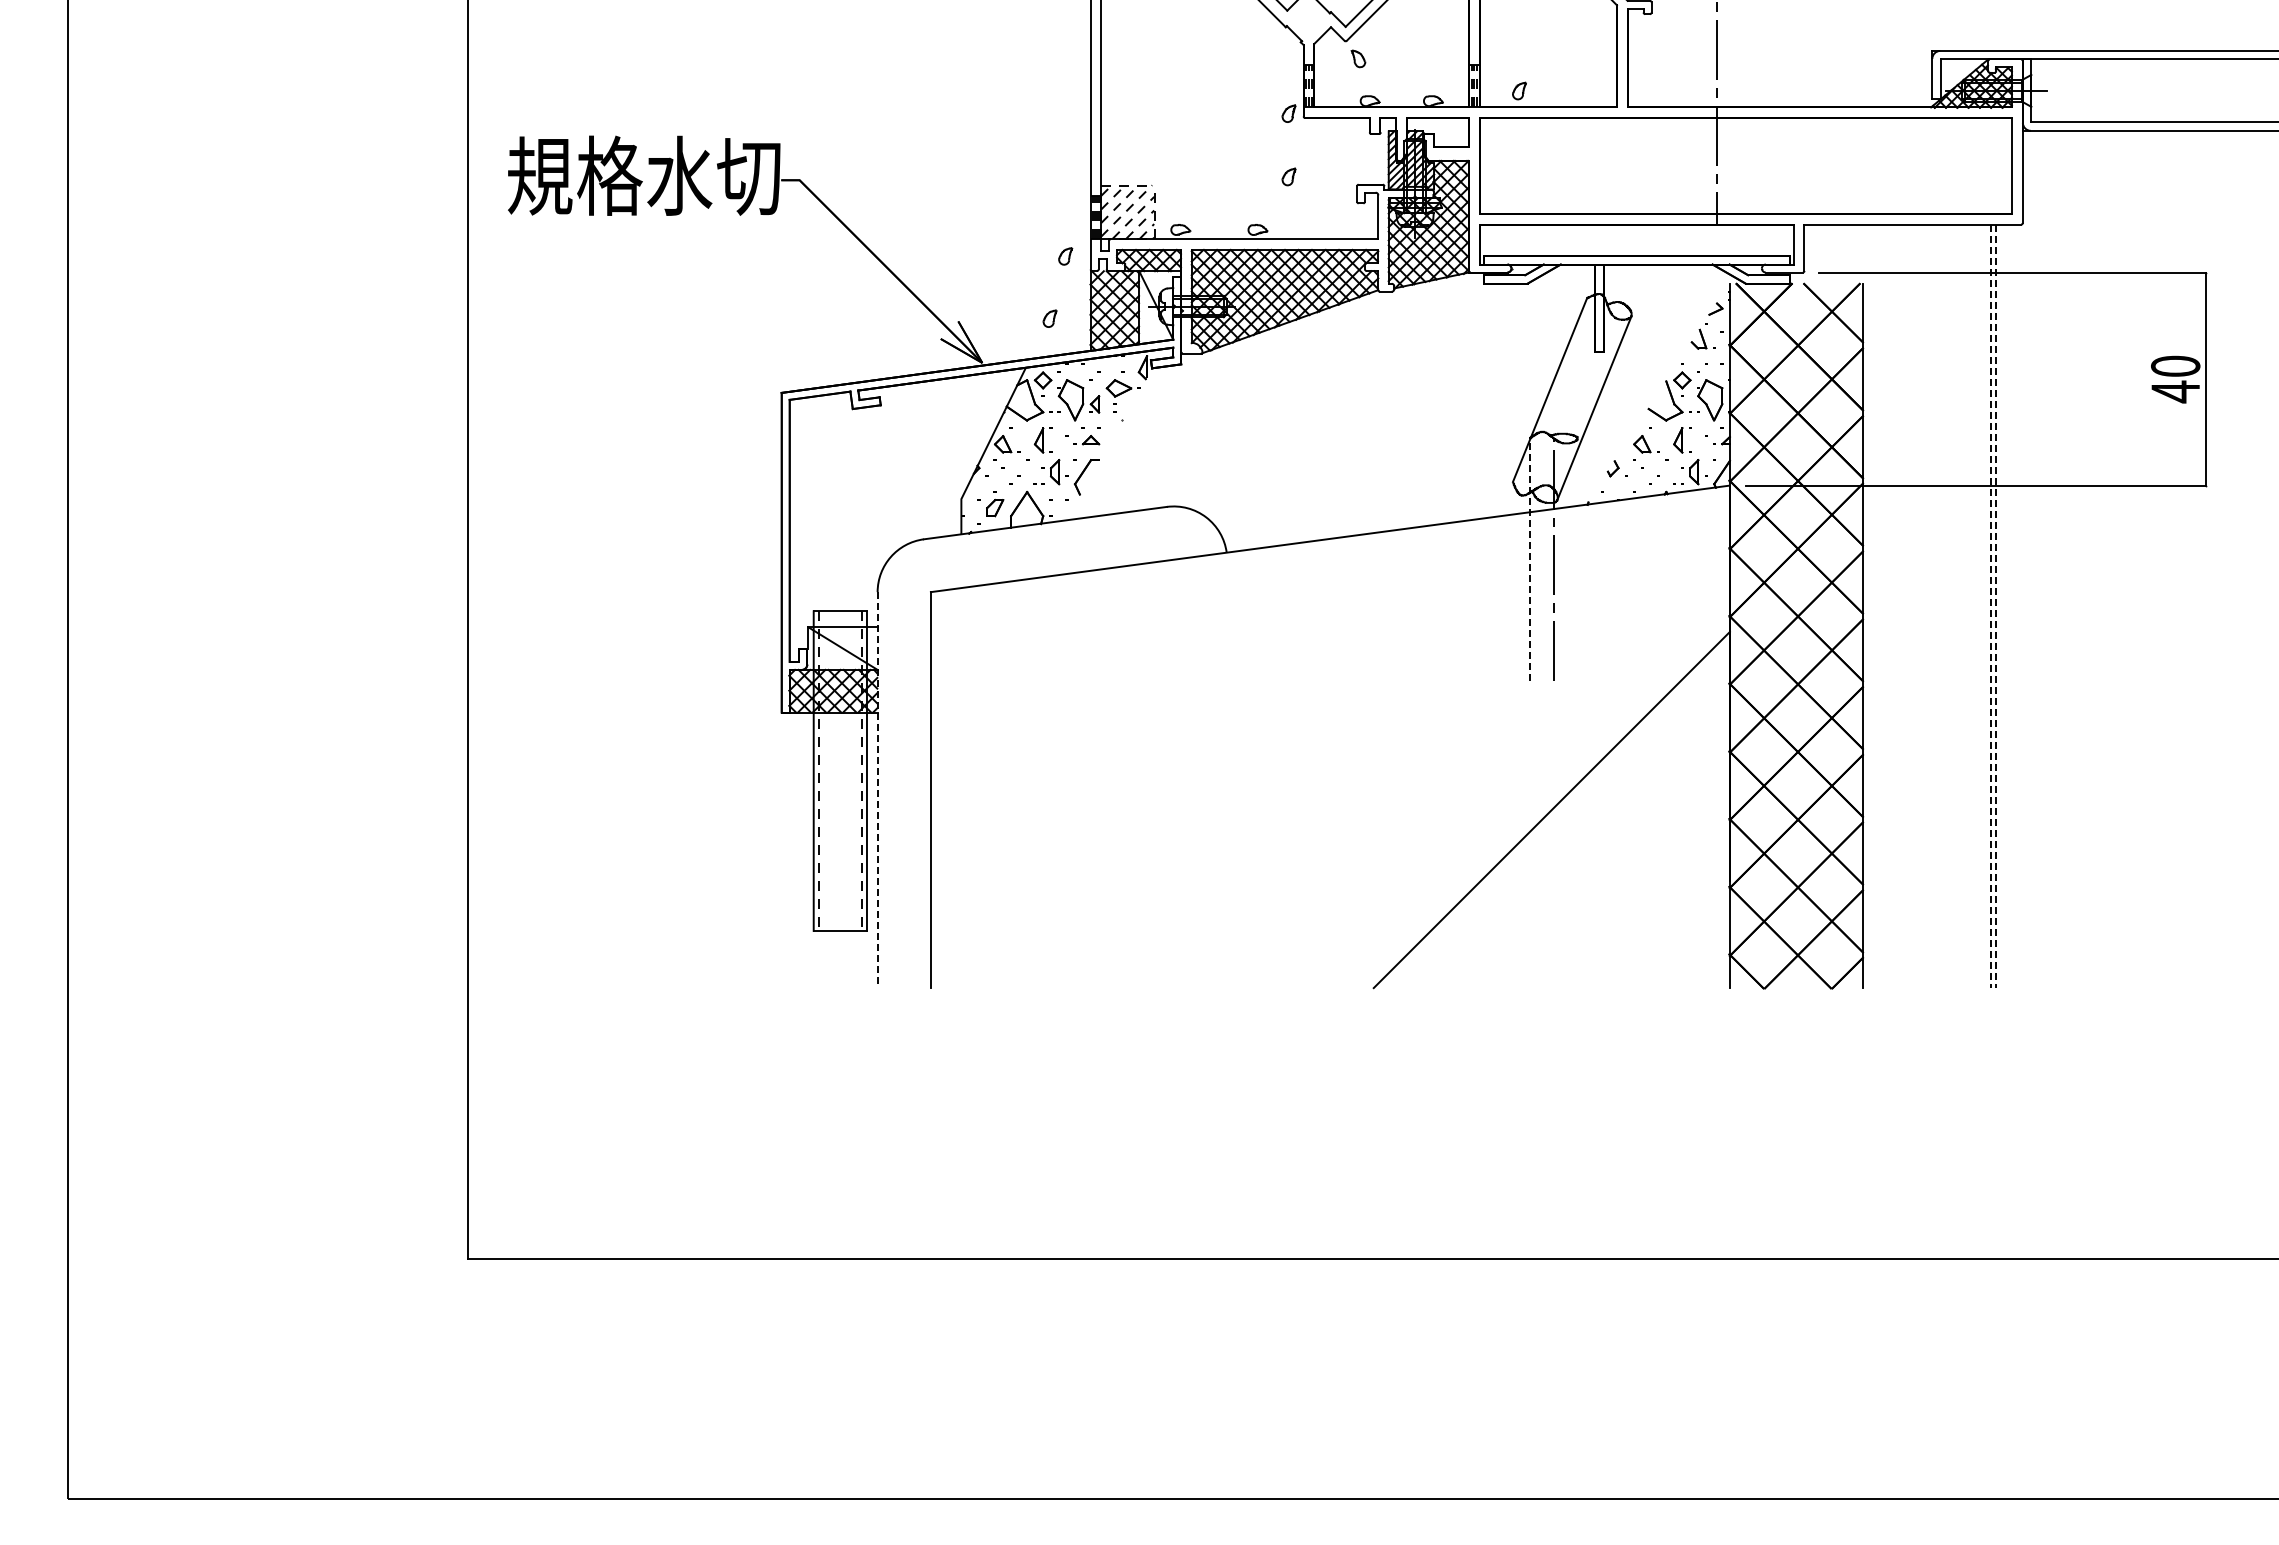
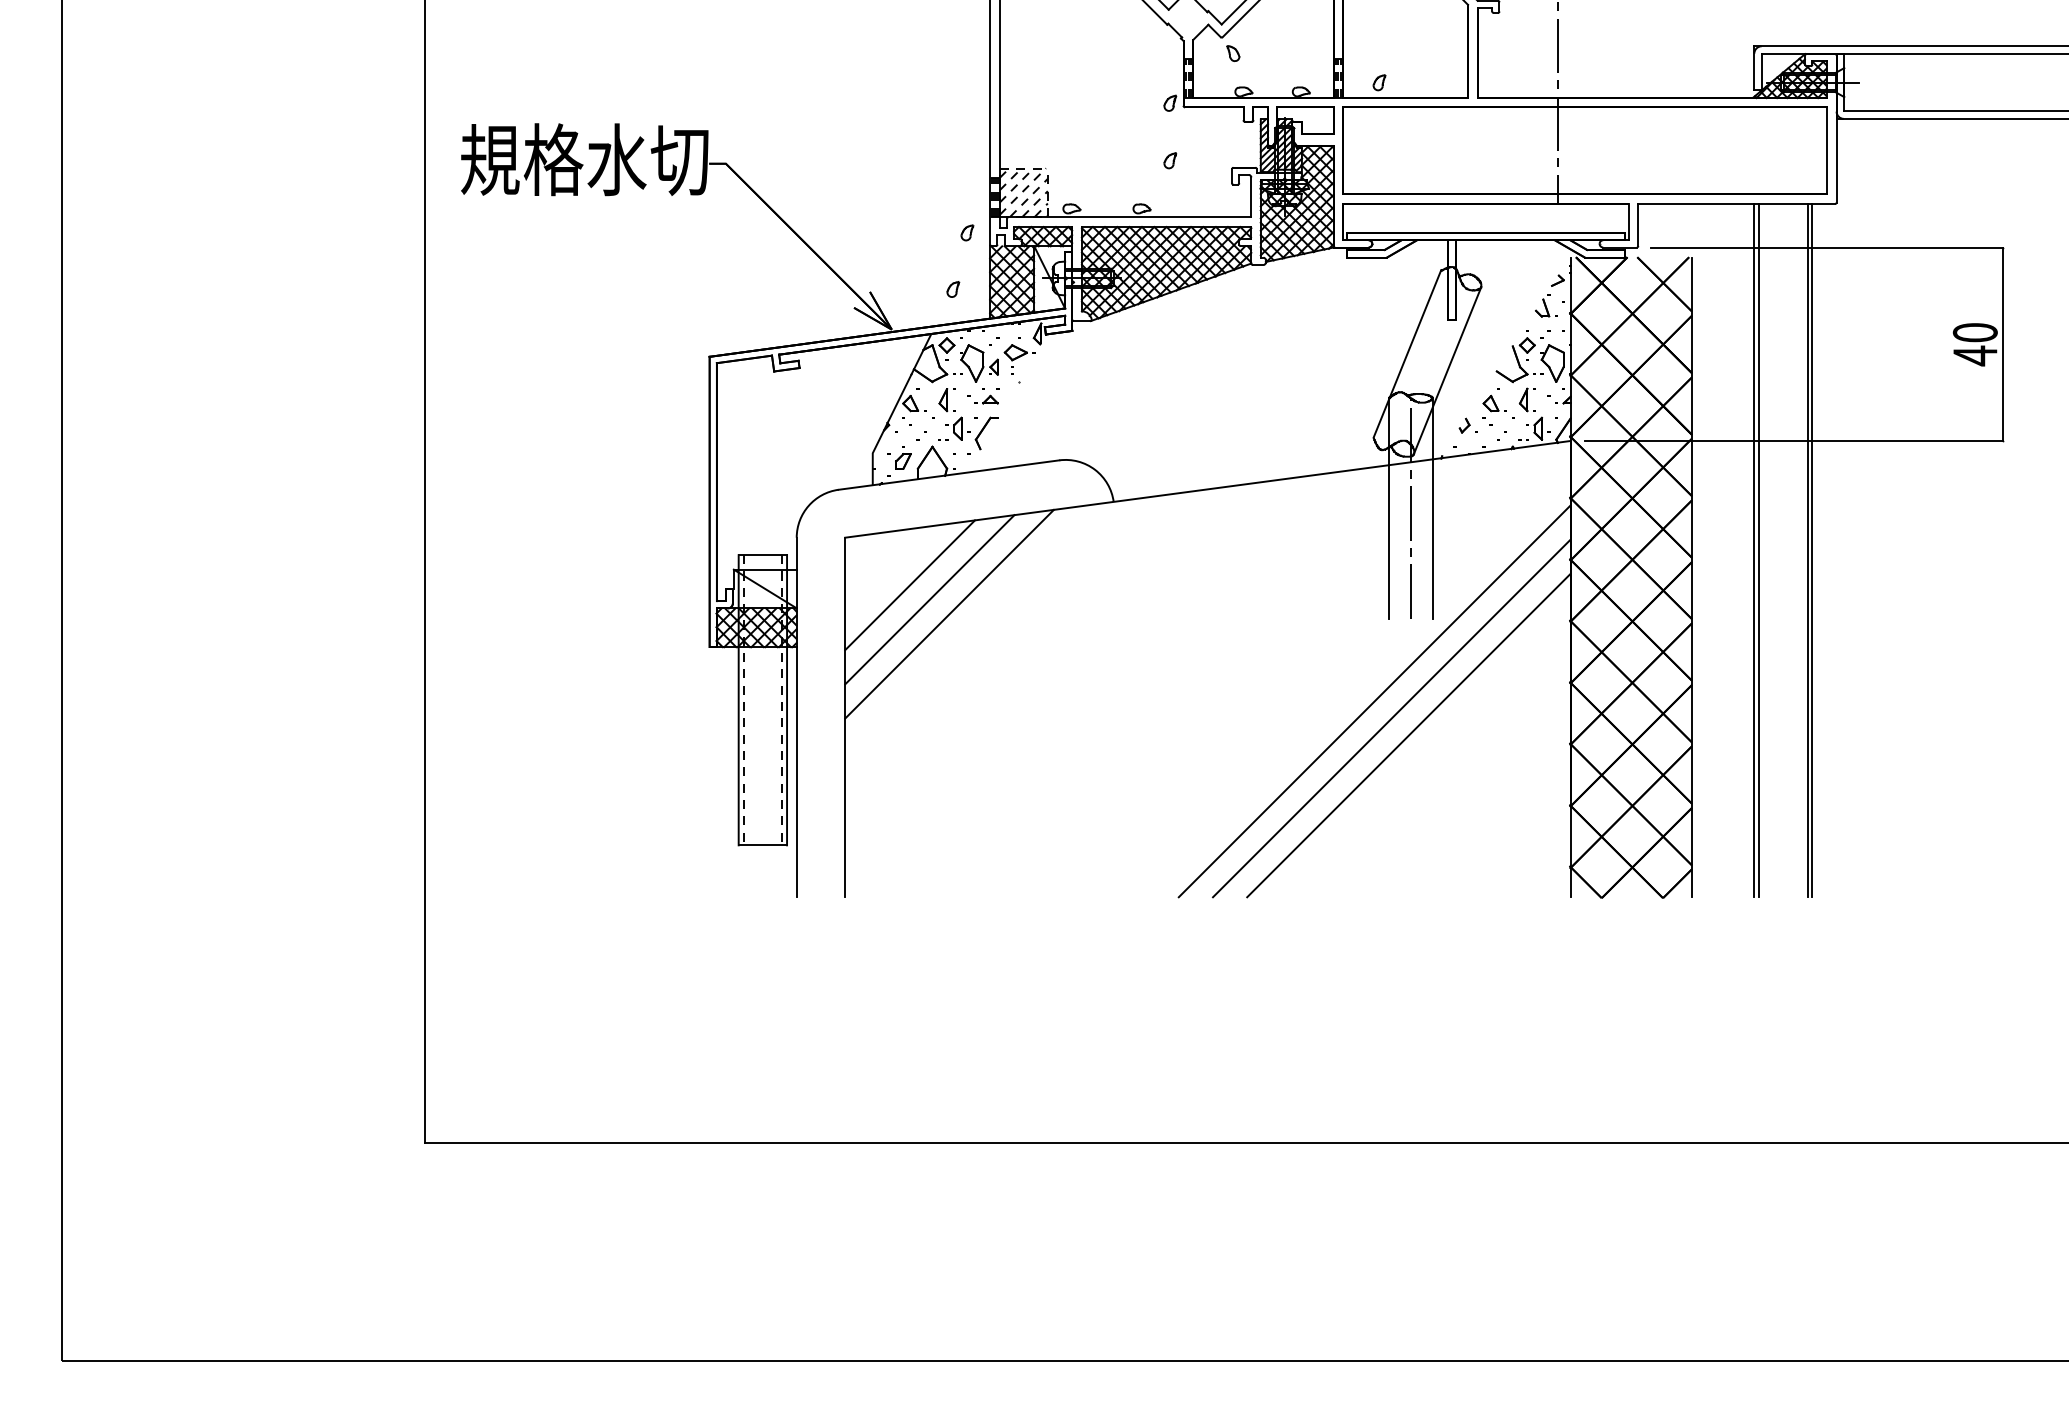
line: (1530, 559) -> (1389, 508), dashed -> solid
line: (1578, 559) -> (1433, 508), added
line: (1932, 606) -> (1754, 550), added
line: (1937, 606) -> (1759, 550), added
line: (1990, 606) -> (1807, 550), dashed -> solid
line: (1996, 606) -> (1812, 550), dashed -> solid
line: (1002, 644) -> (910, 585), added
line: (1024, 660) -> (930, 599), added
line: (1045, 676) -> (949, 614), added
line: (1513, 772) -> (1374, 701), added
line: (877, 790) -> (796, 717), dashed -> solid
line: (1532, 791) -> (1391, 718), added

